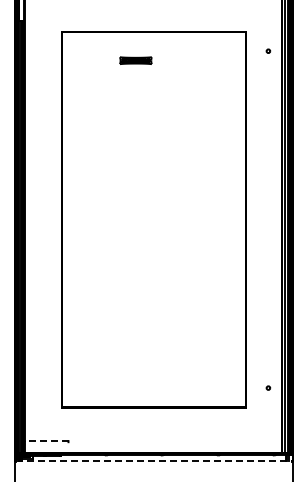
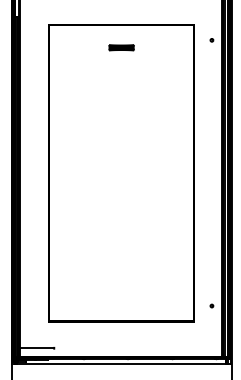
part: (135, 60) -> (121, 47), moved
line: (45, 441) -> (36, 348), dashed -> solid
line: (154, 461) -> (122, 363), dashed -> solid

